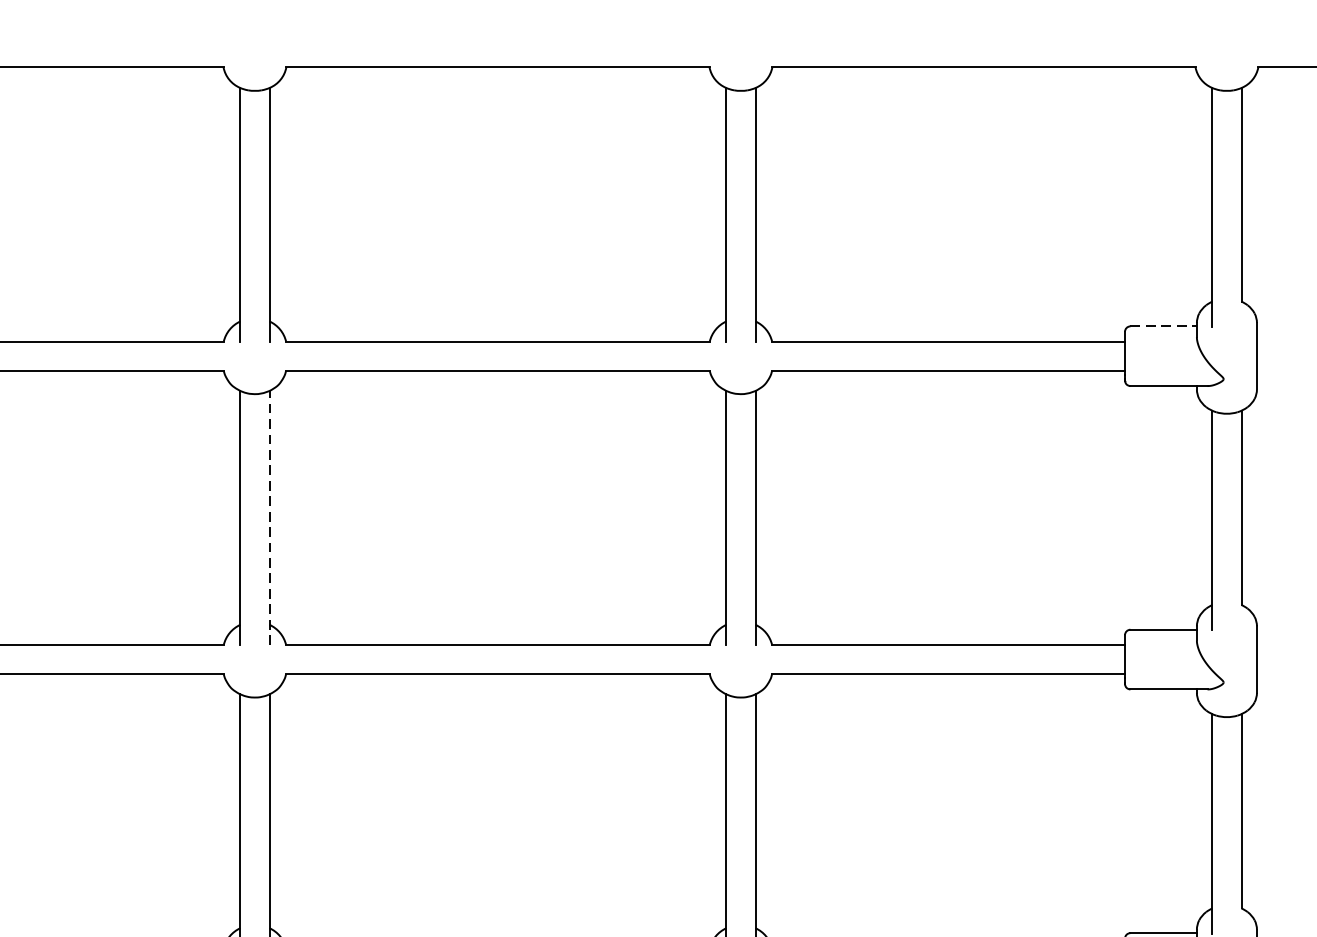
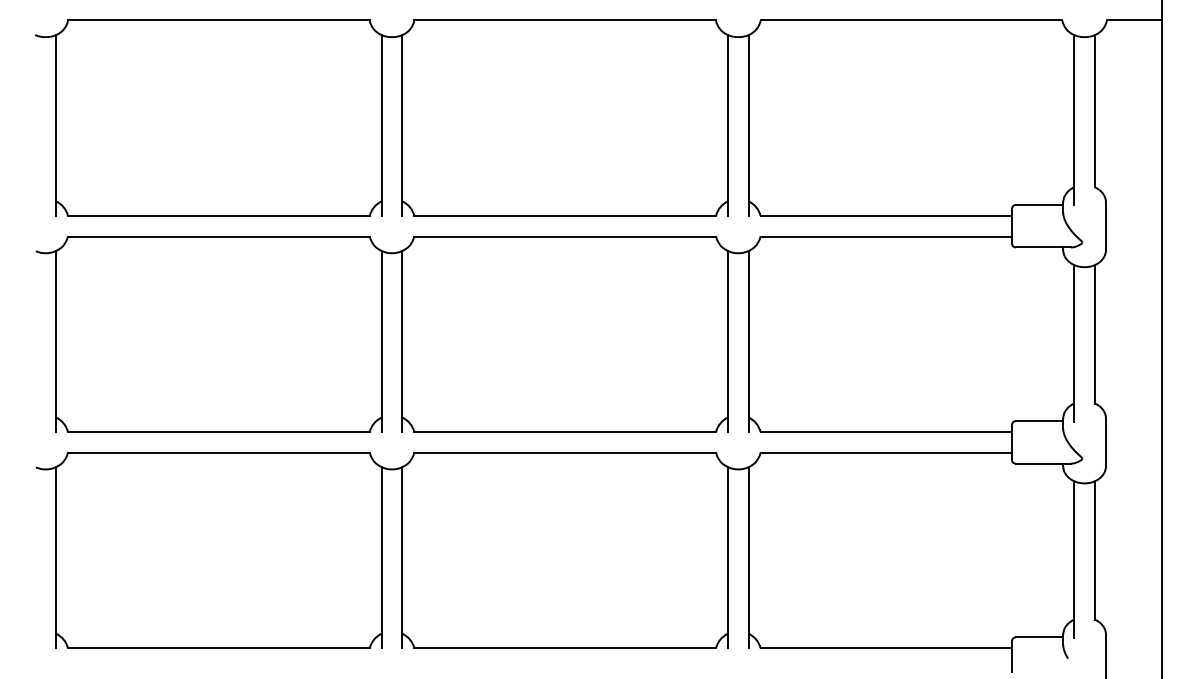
line: (1163, 325) -> (1039, 204), dashed -> solid
line: (269, 517) -> (402, 341), dashed -> solid

